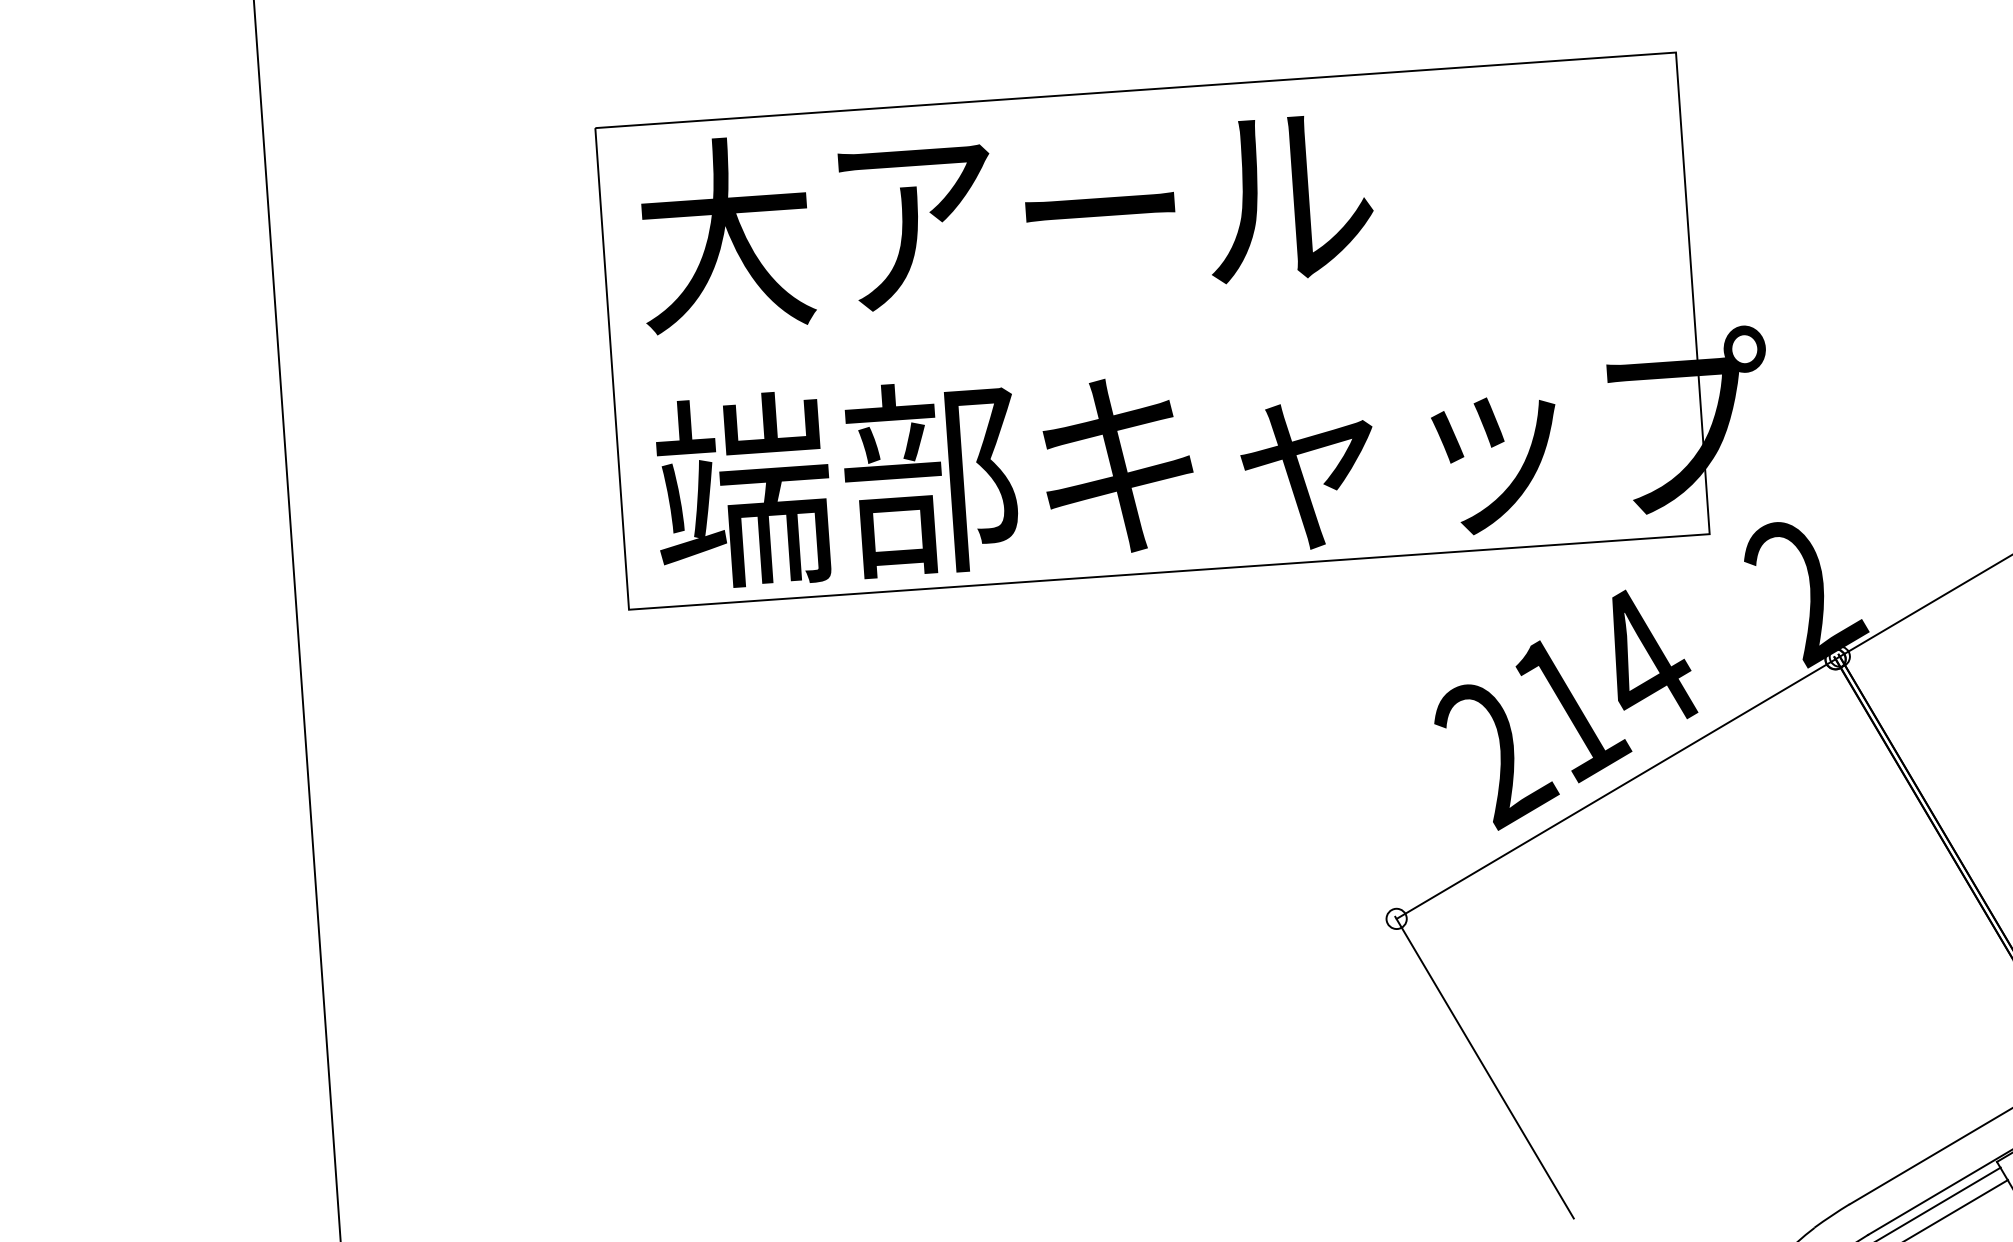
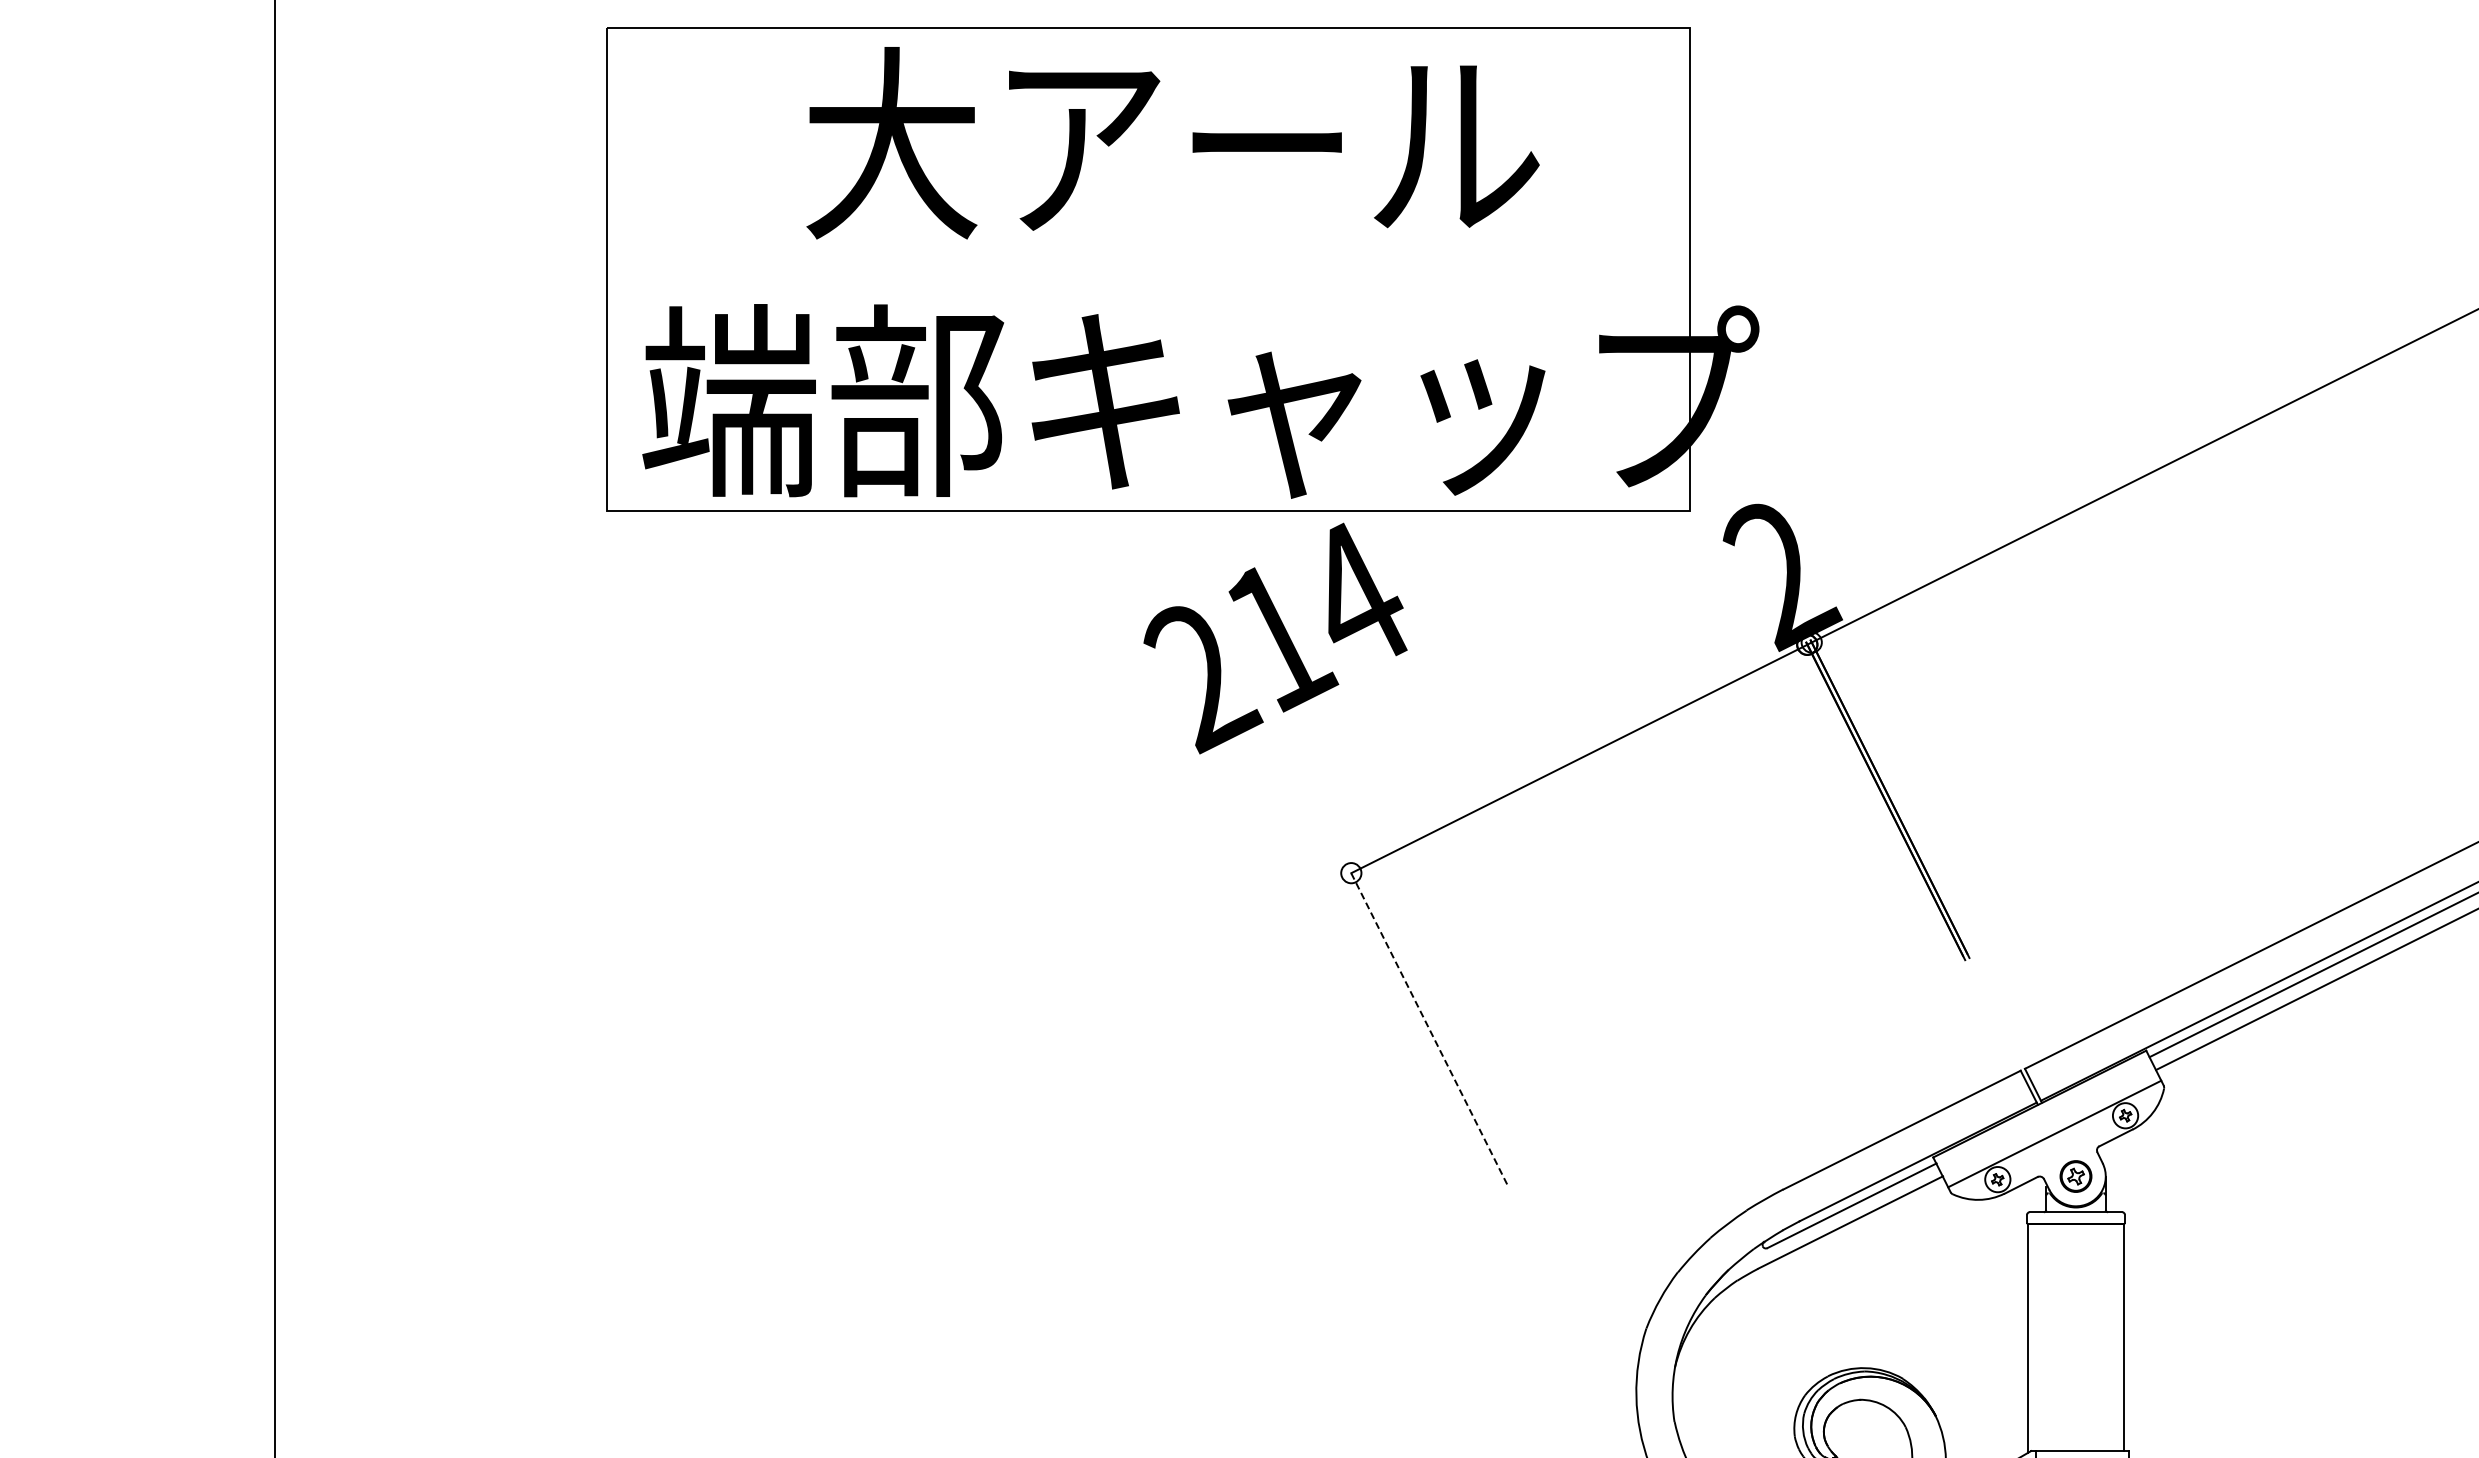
text: (1005, 214) -> (1172, 143), moved
text: (1565, 709) -> (1275, 638), moved
line: (1484, 1067) -> (1428, 1027), solid -> dashed

